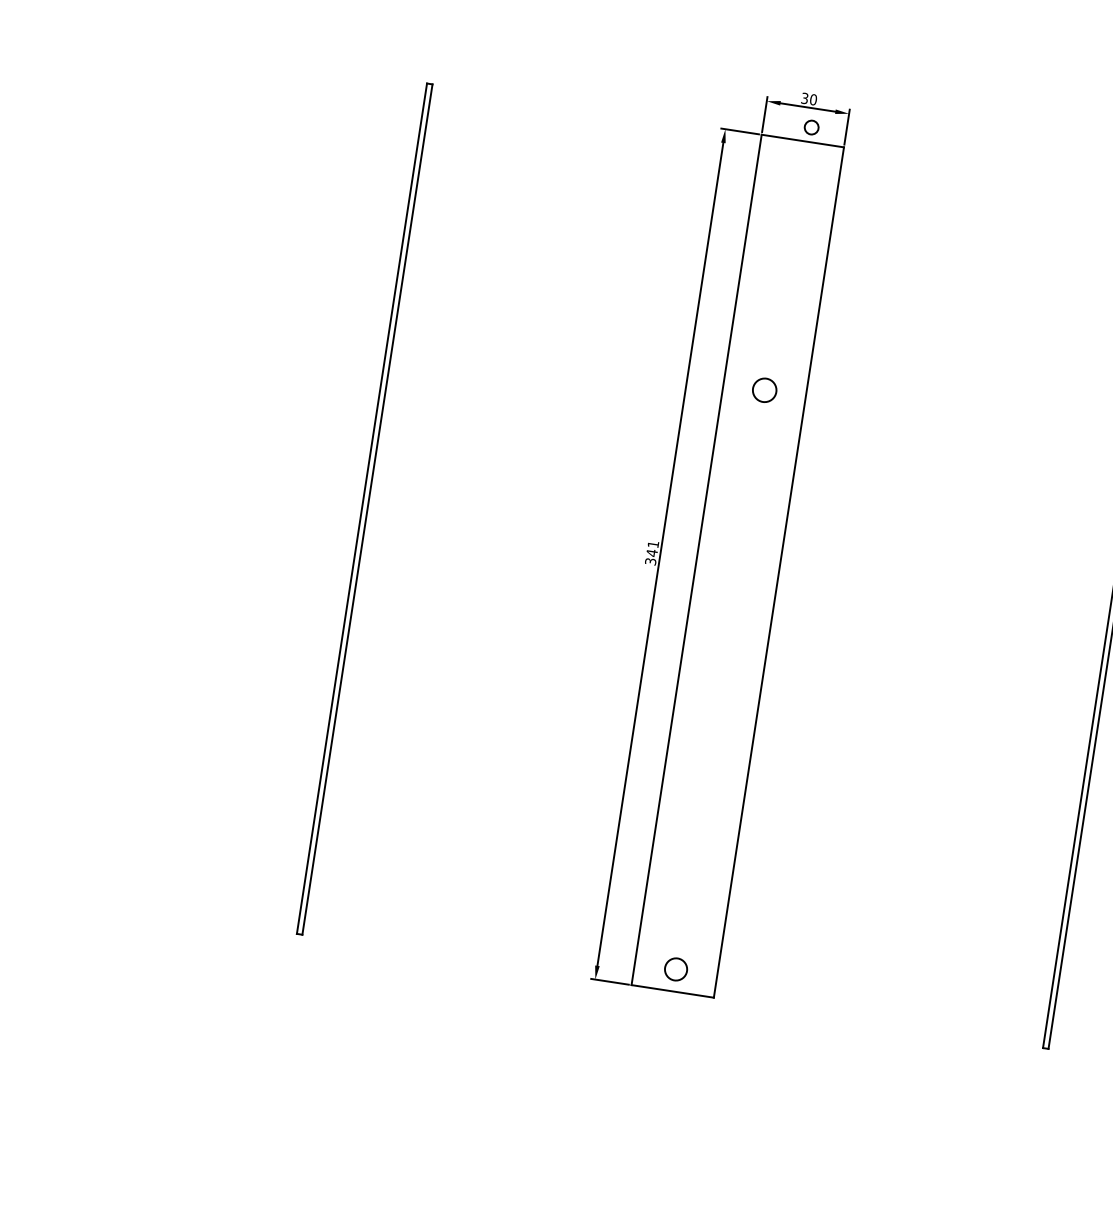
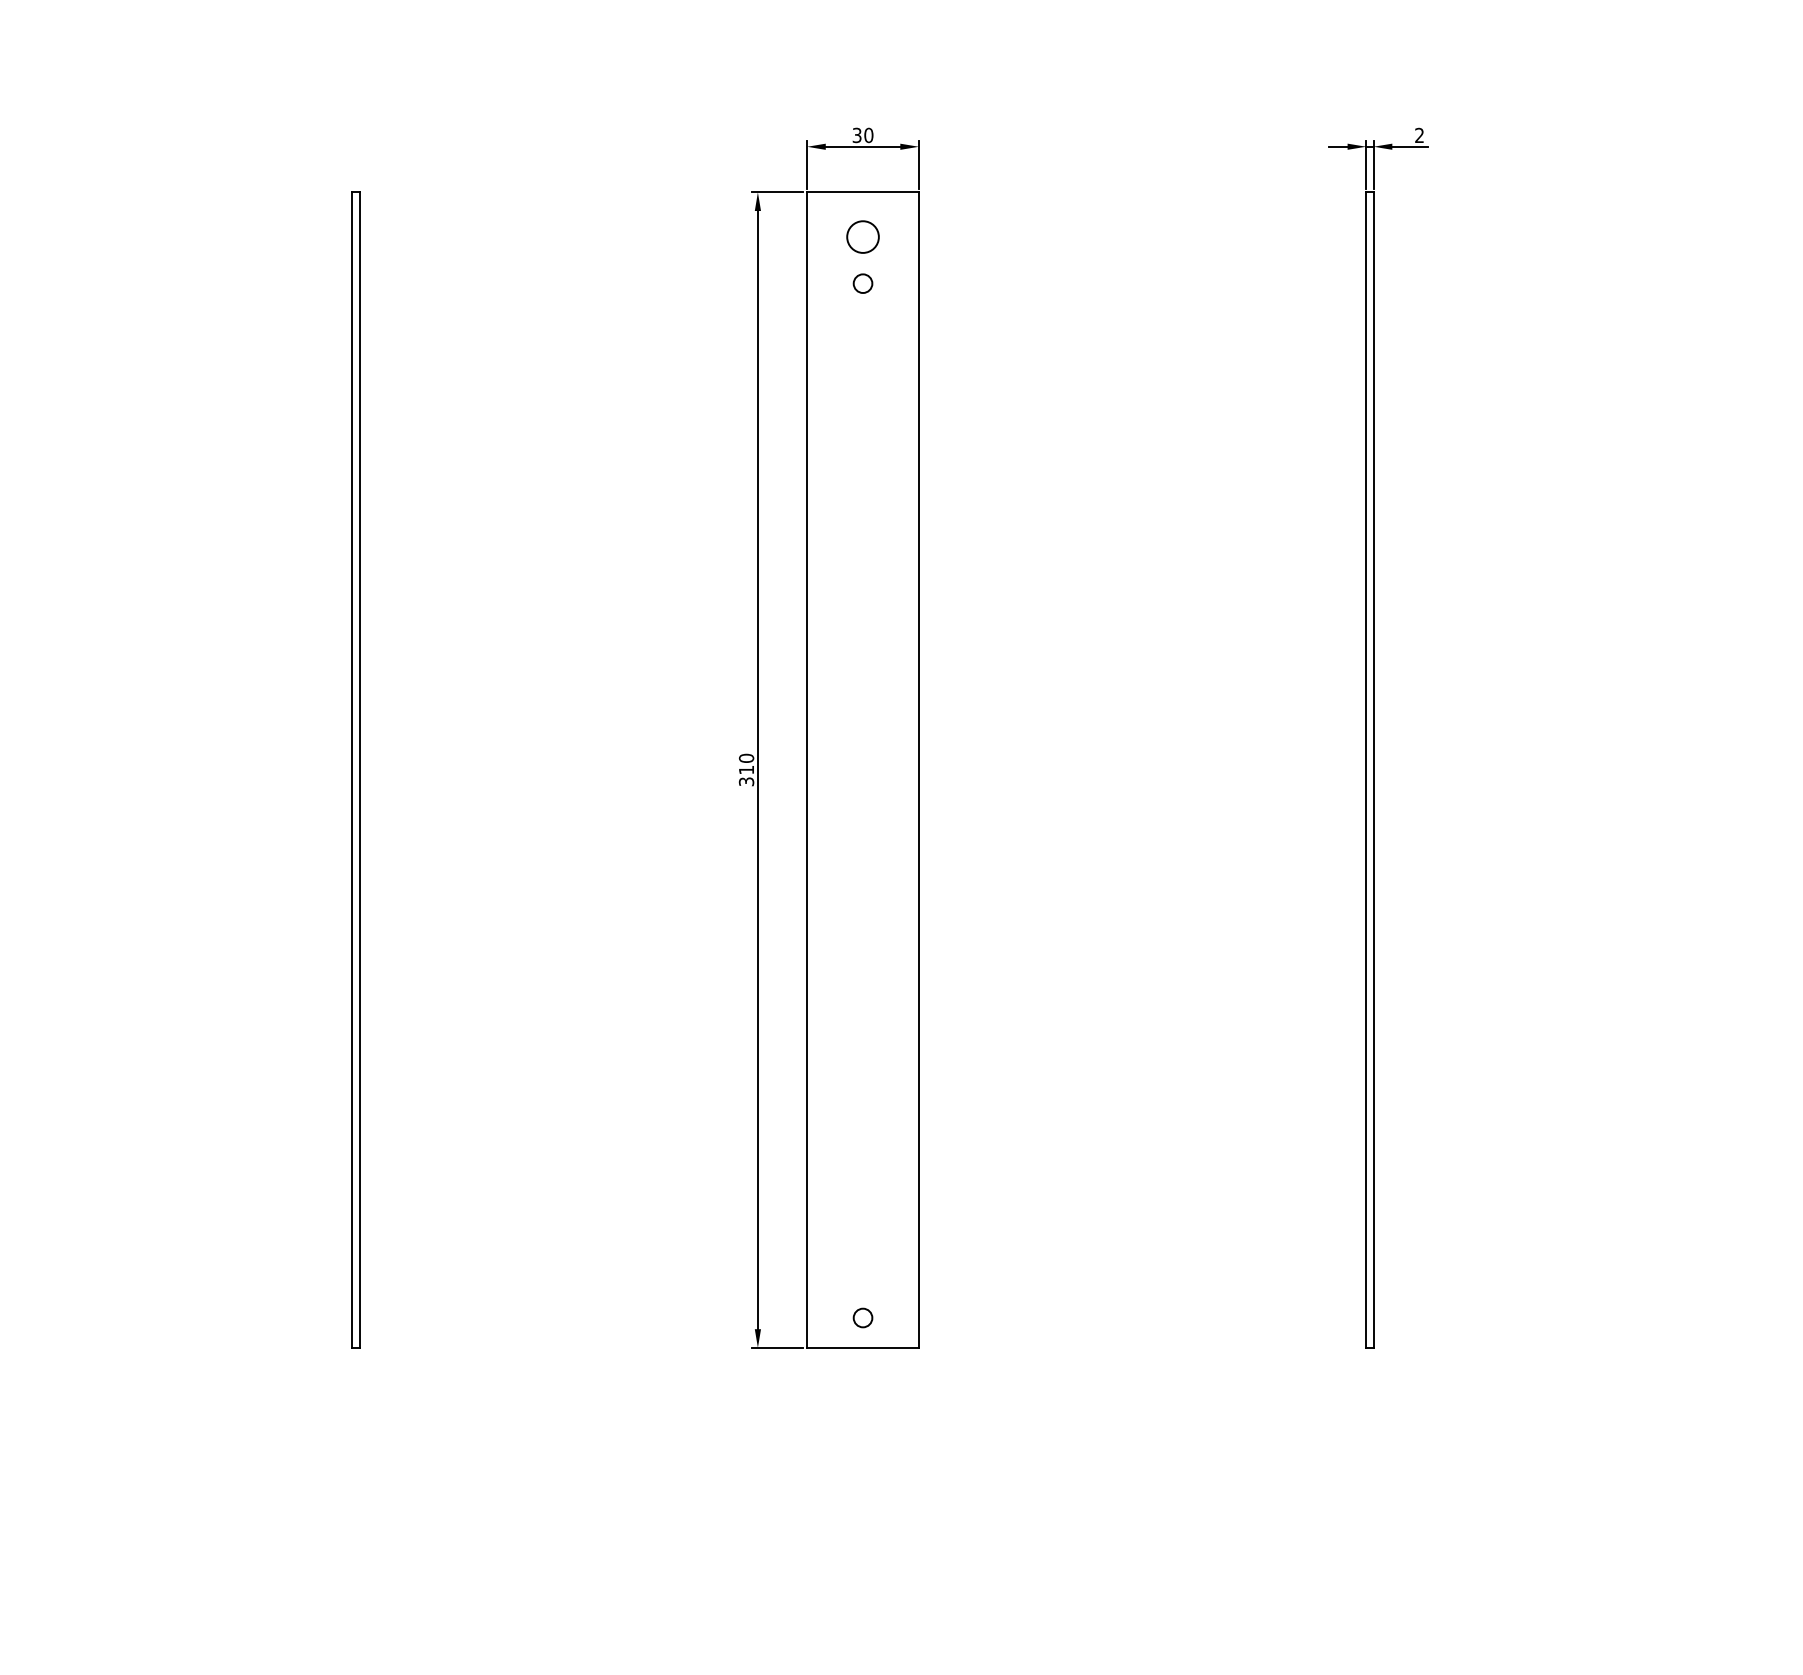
circle: (811, 127) -> (862, 283), moved
circle: (764, 389) -> (862, 236), moved
text: (652, 548) -> (746, 763), 341 -> 310
circle: (675, 969) -> (862, 1317), size x0.62

